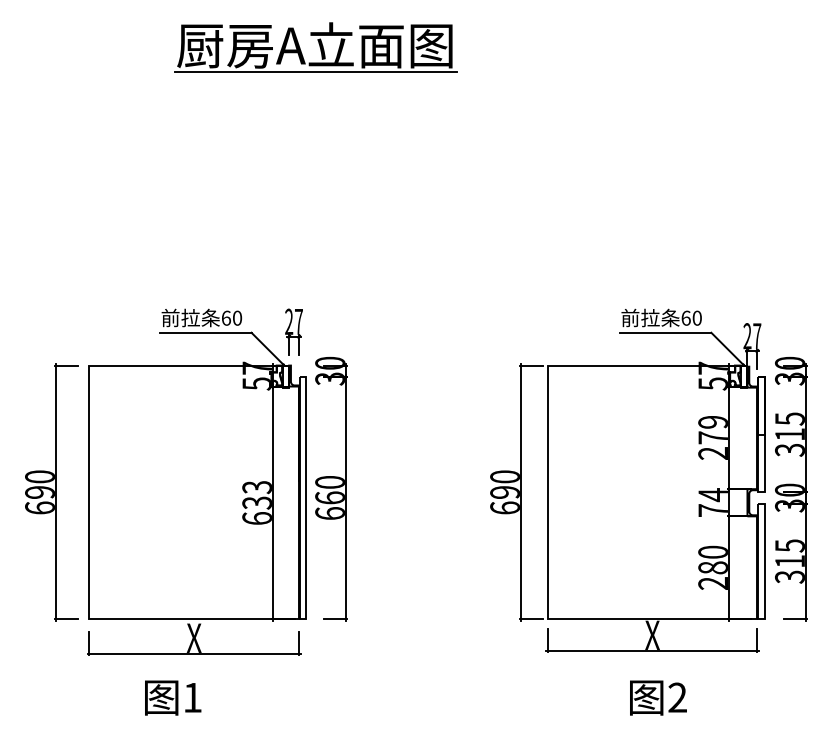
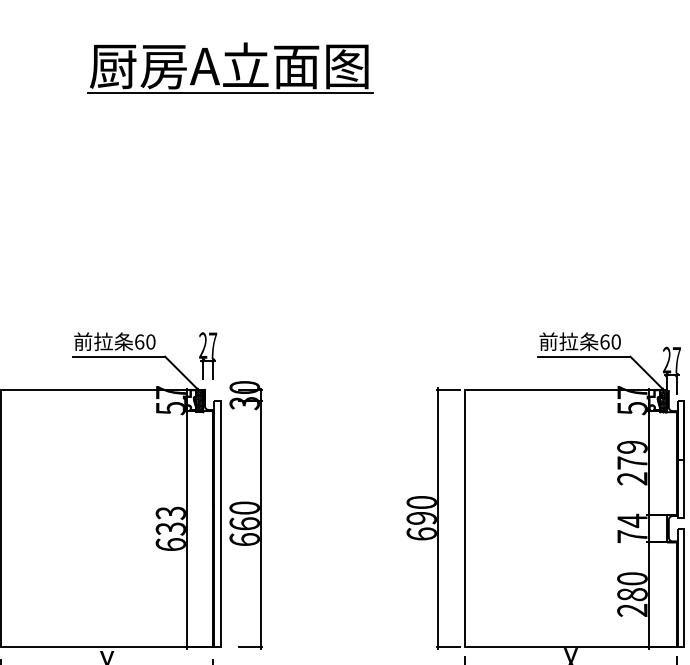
hatch: (285, 376) -> (199, 400), added
hatch: (743, 376) -> (662, 400), added

